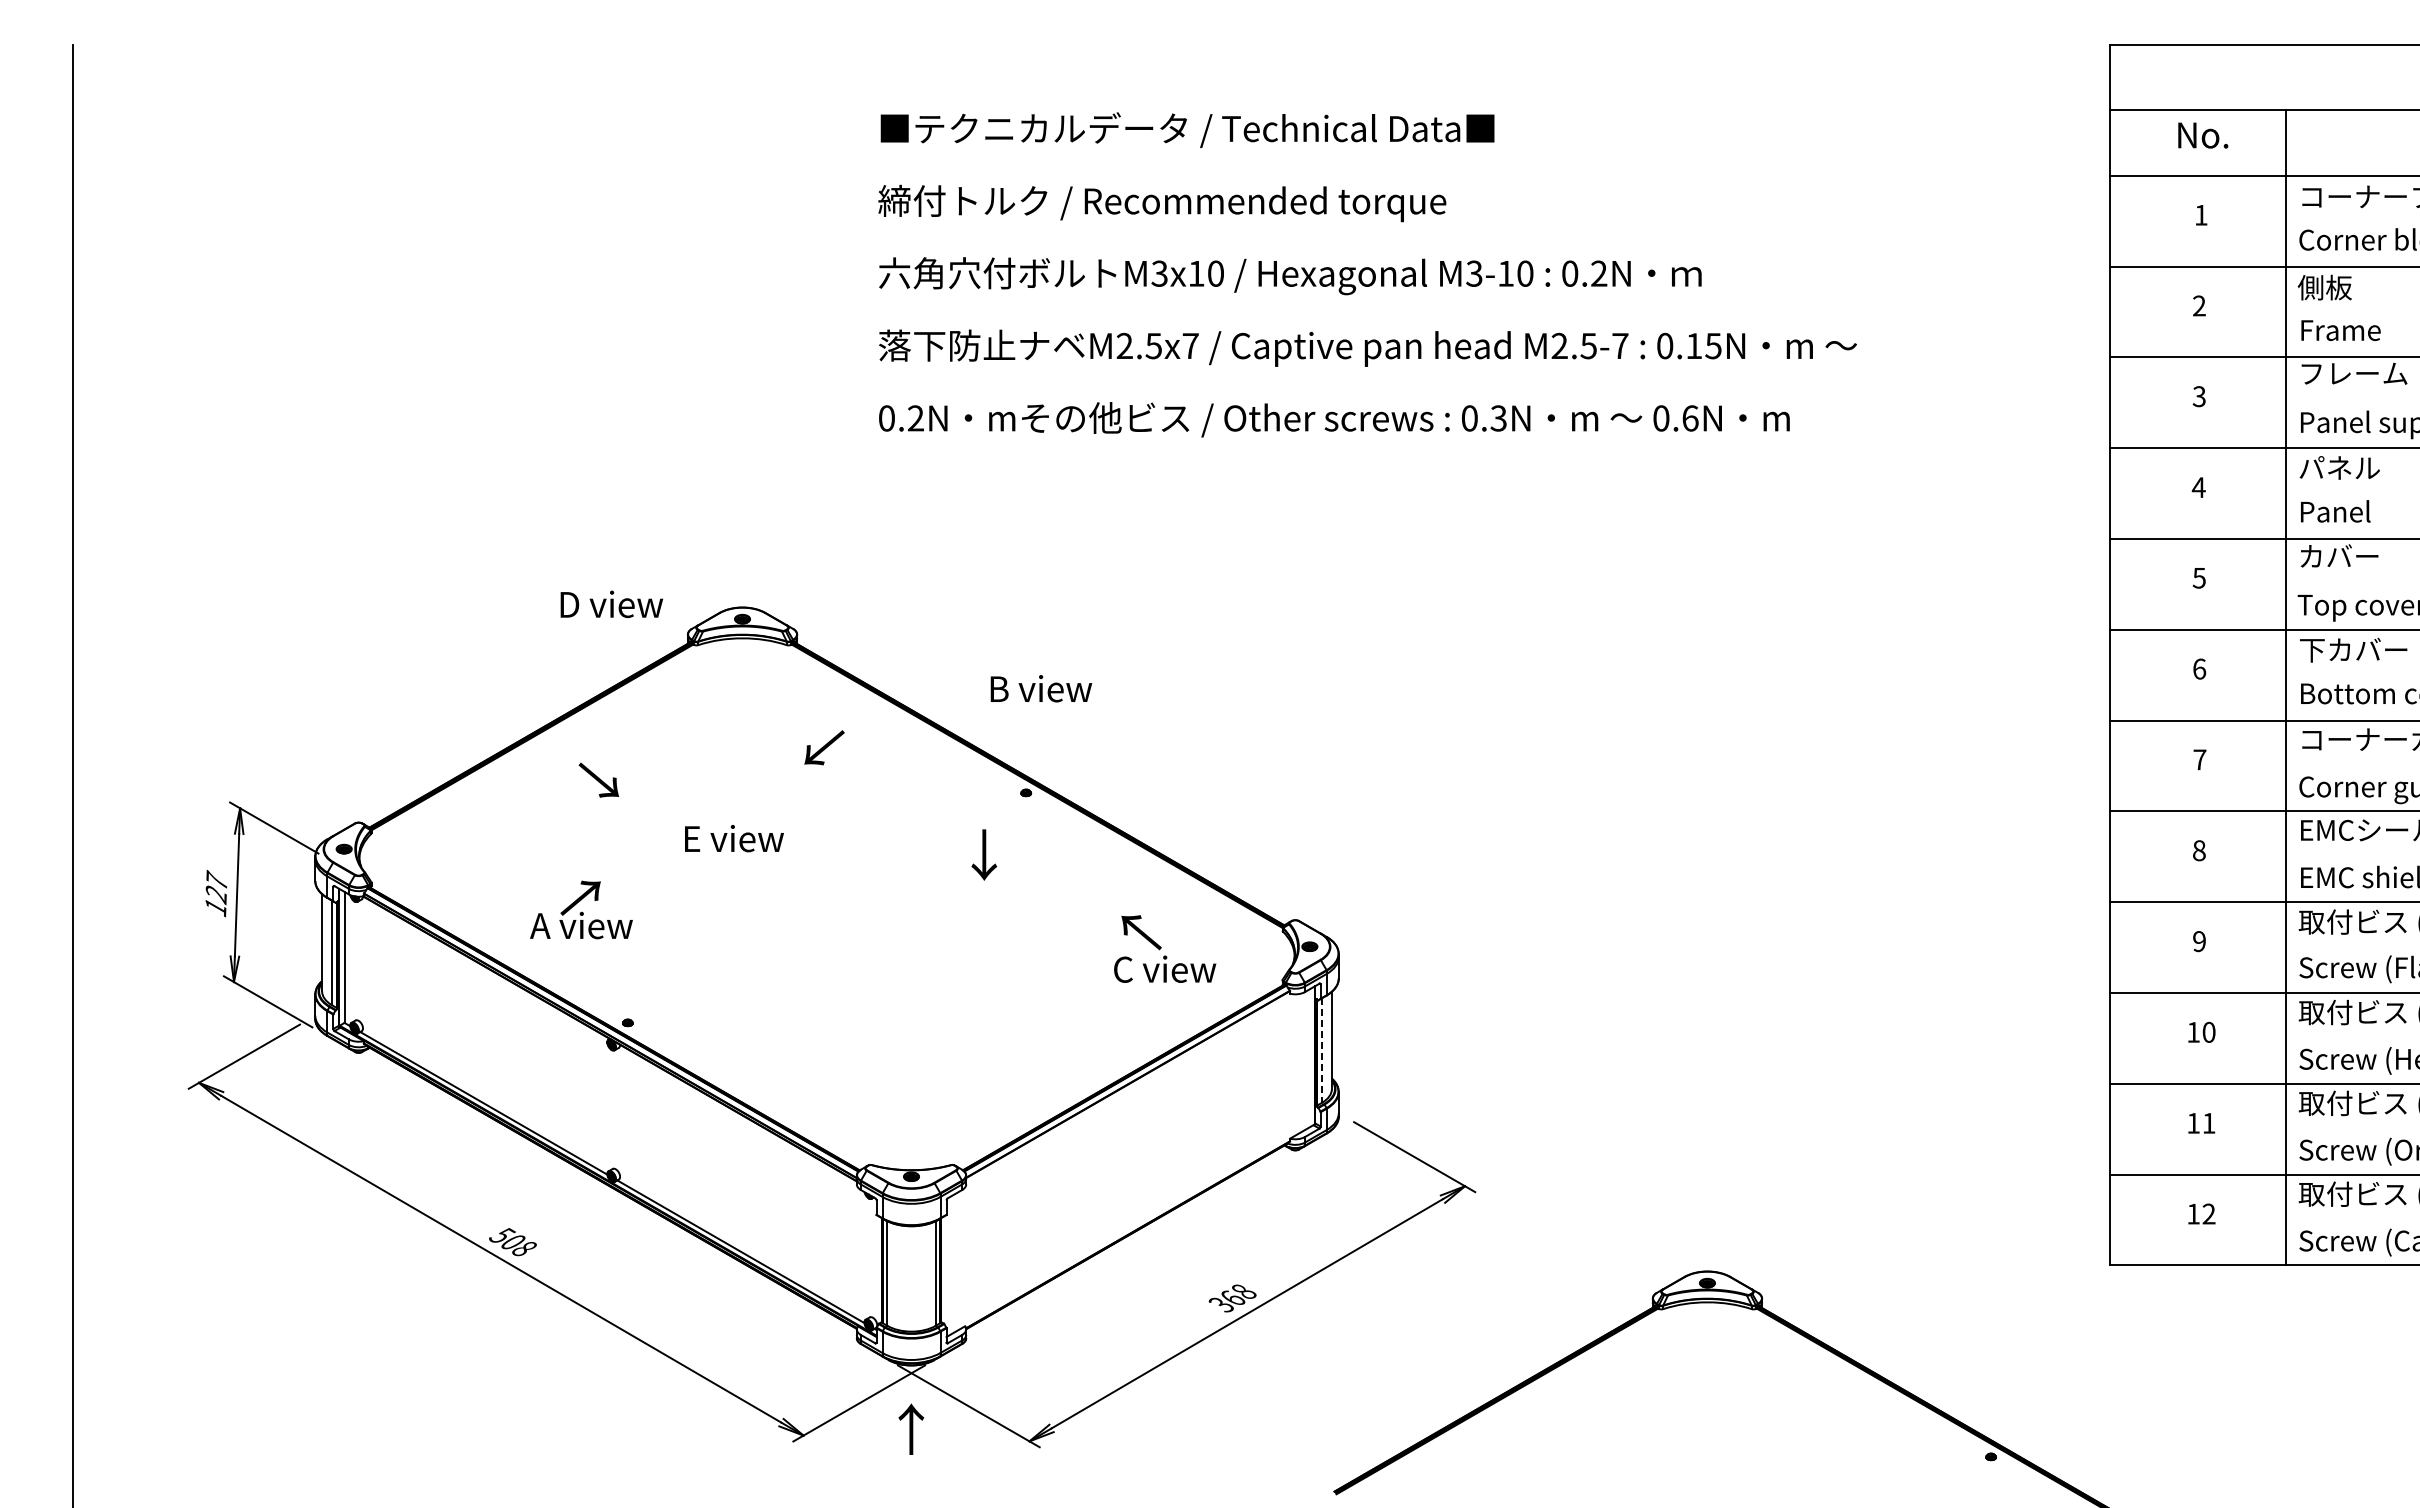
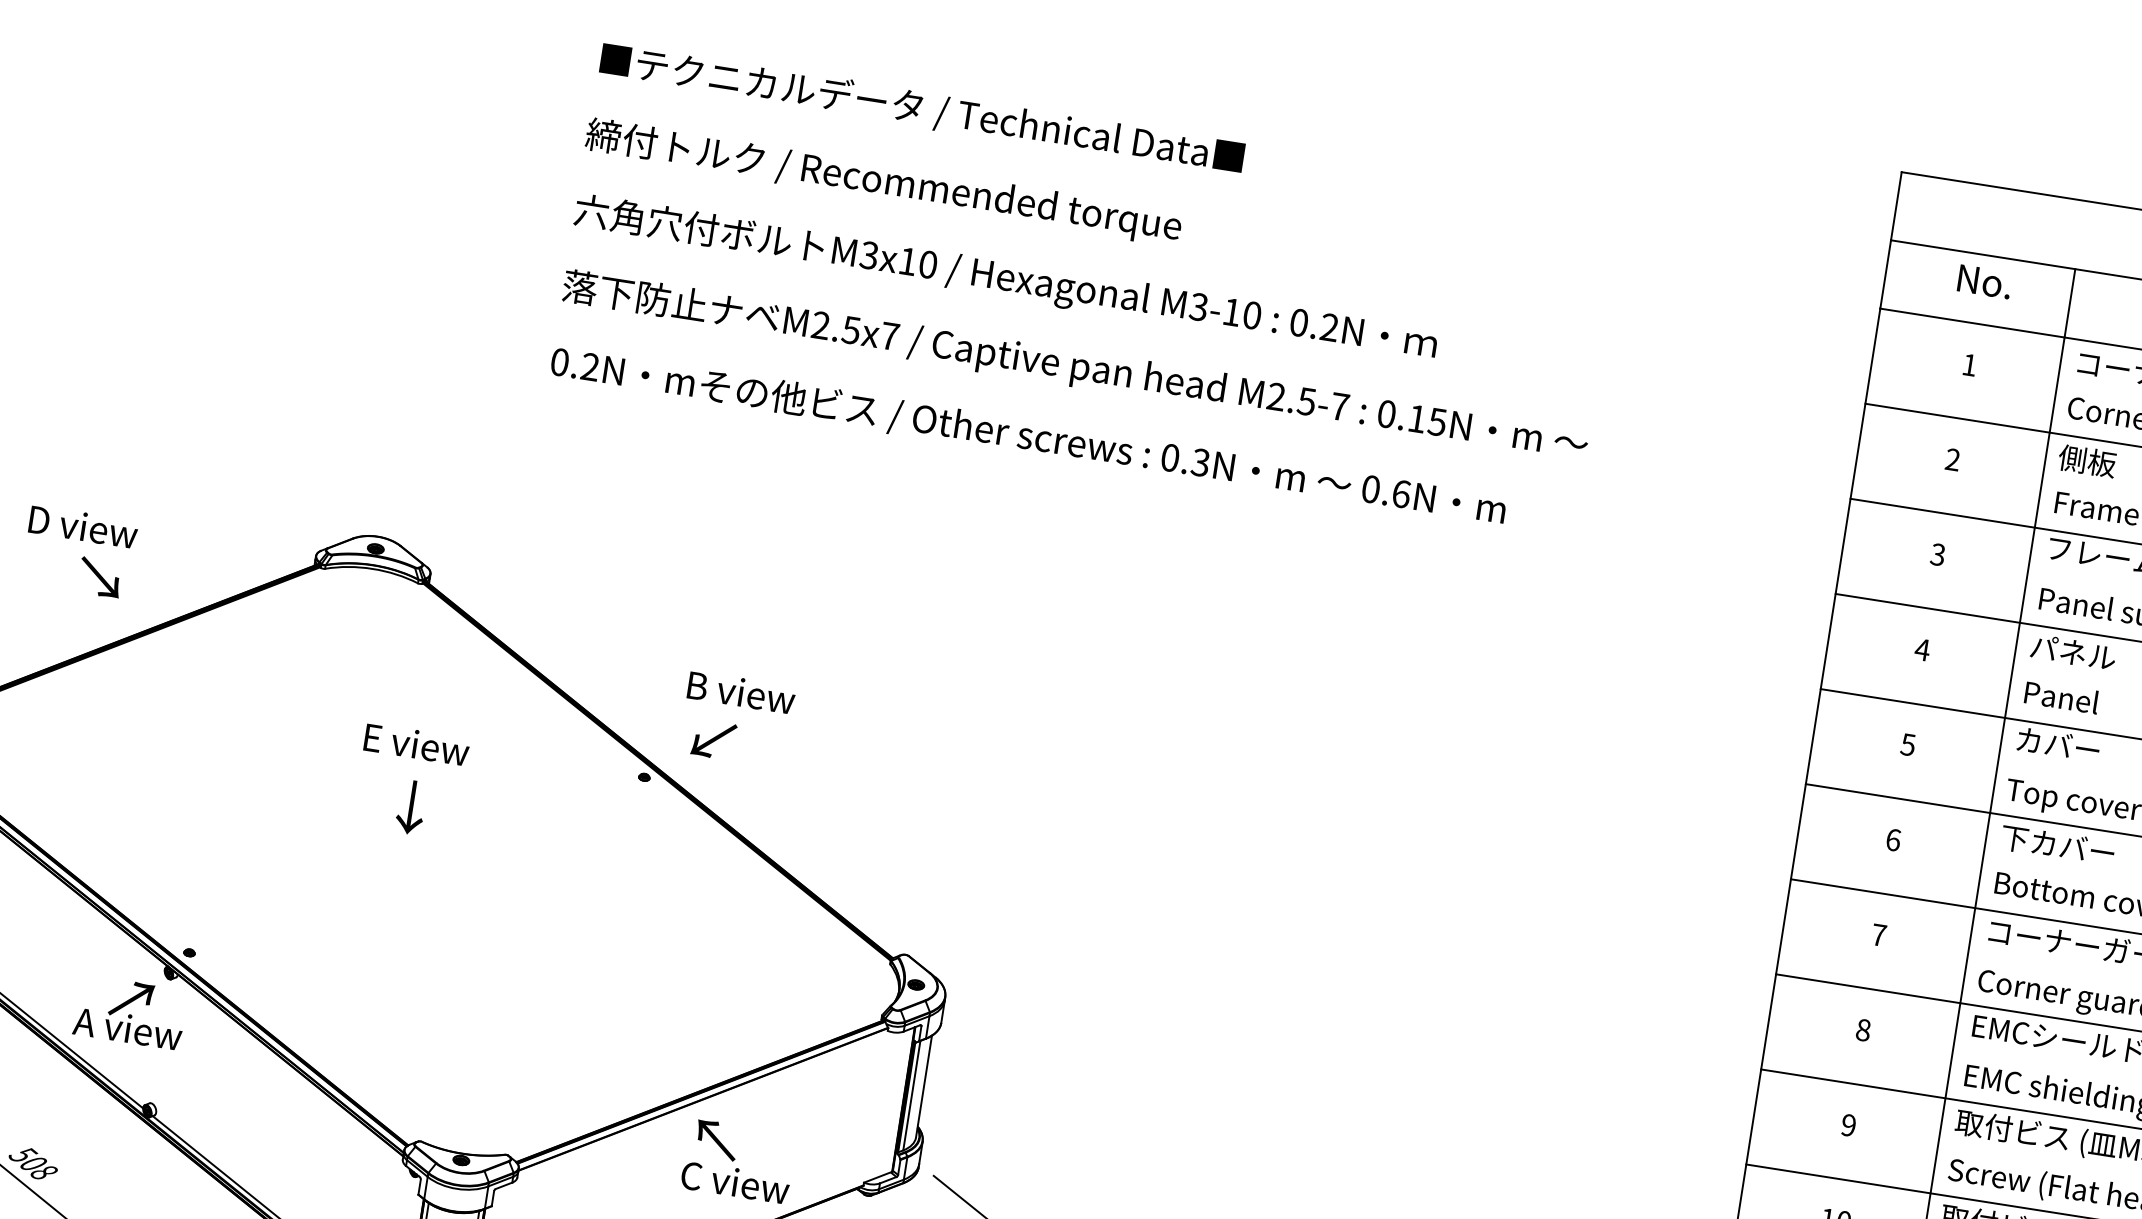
text: (611, 604) -> (83, 526), moved
text: (1041, 688) -> (741, 692), moved
text: (824, 747) -> (713, 739), moved
text: (598, 779) -> (99, 576), moved
text: (734, 838) -> (417, 744), moved
text: (984, 854) -> (411, 806), moved
text: (581, 909) -> (130, 1011), moved
text: (1165, 948) -> (739, 1160), moved
line: (1321, 1051) -> (911, 1096), dashed -> solid

